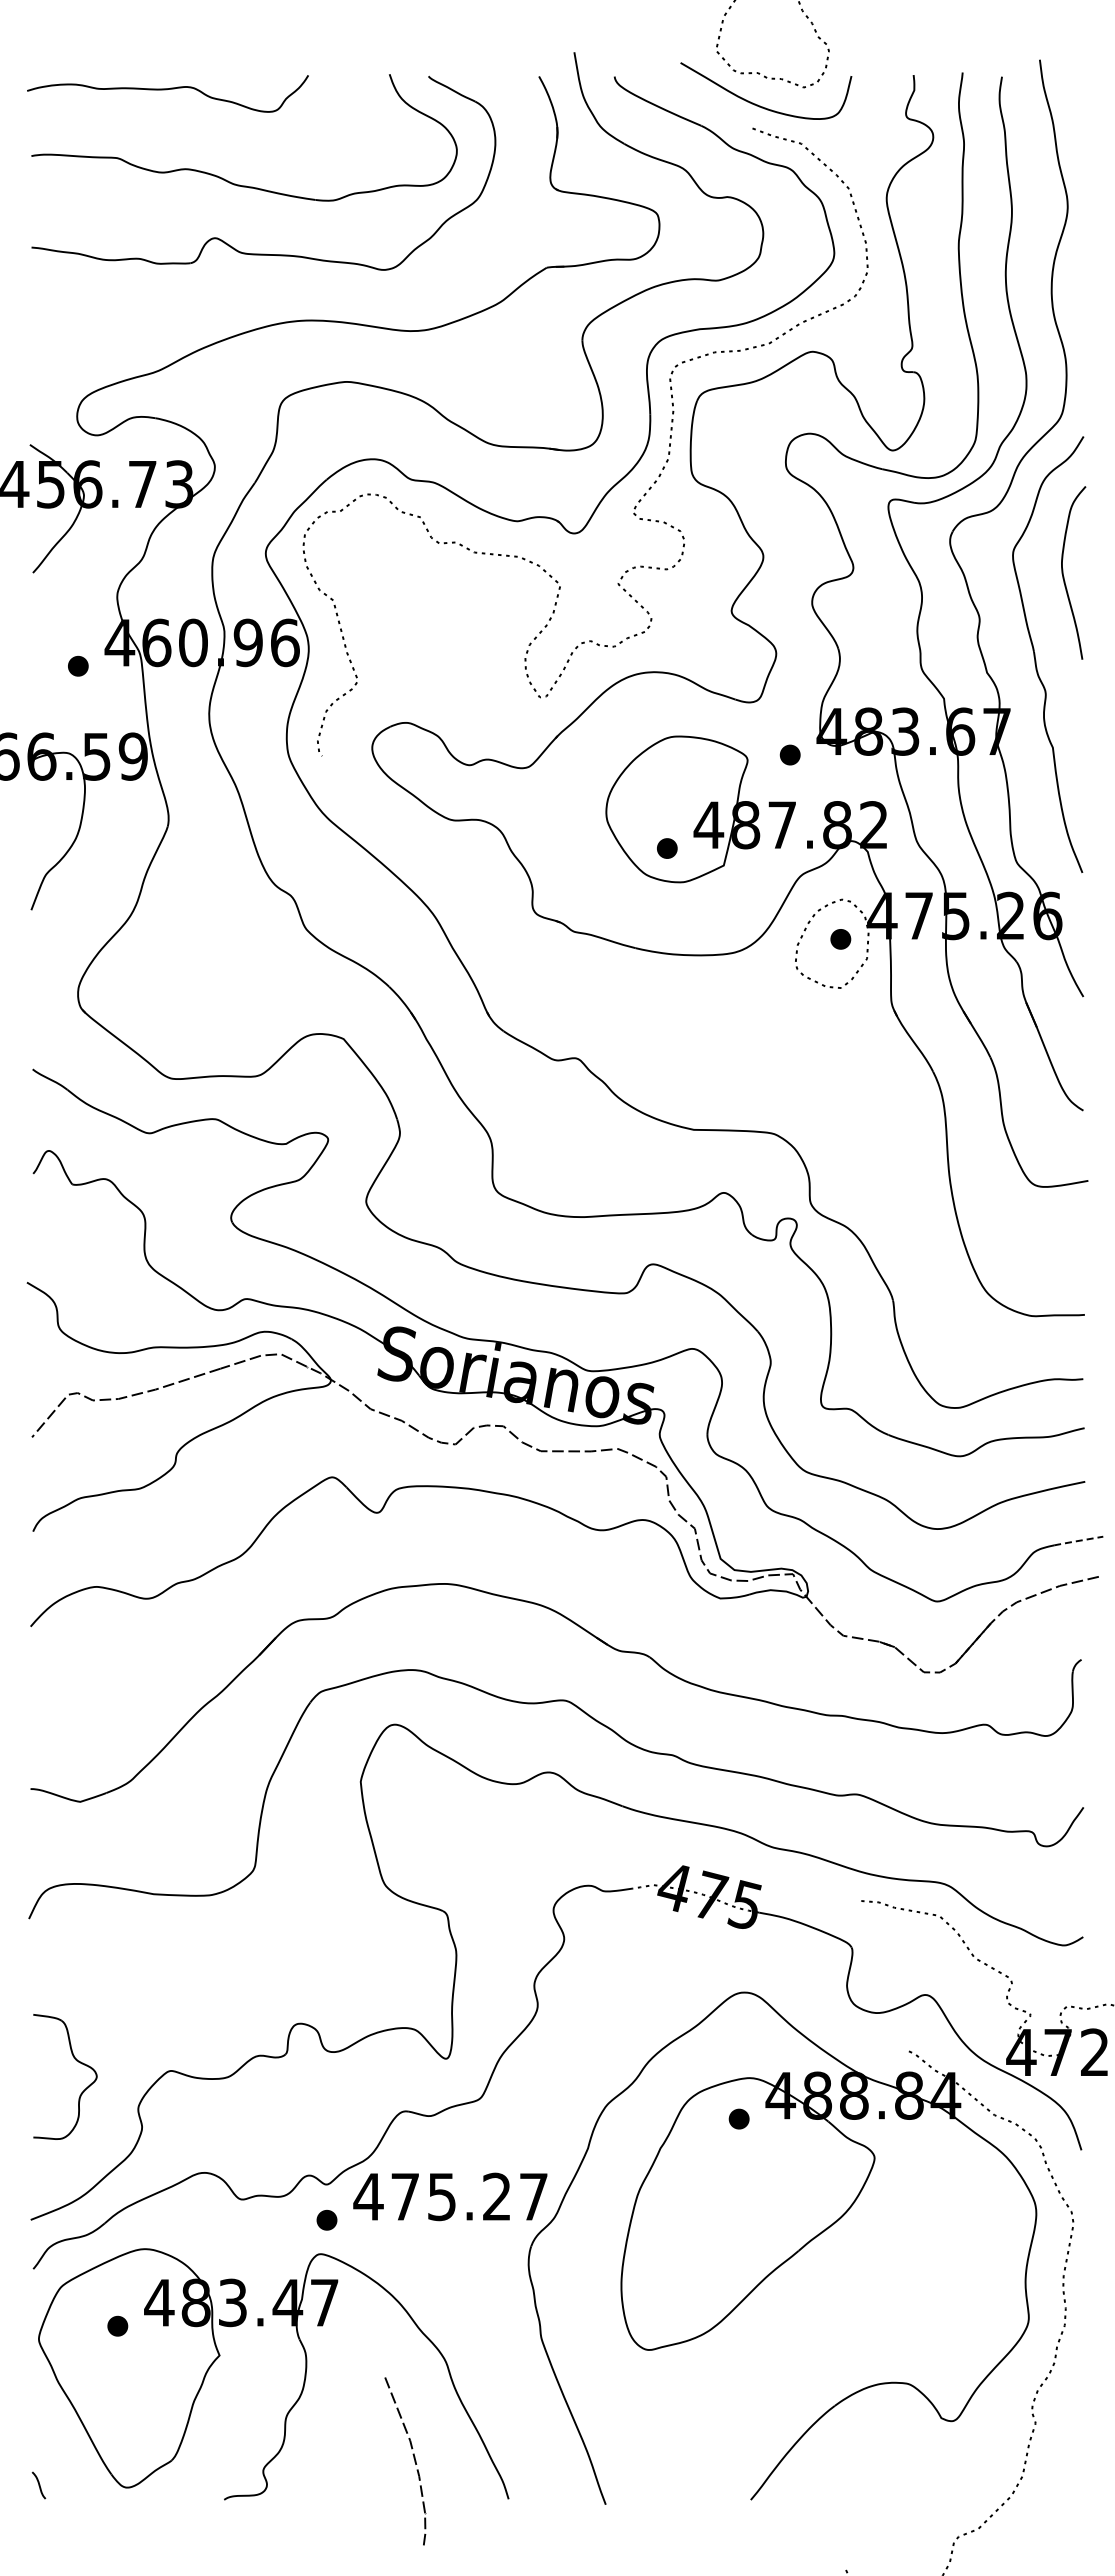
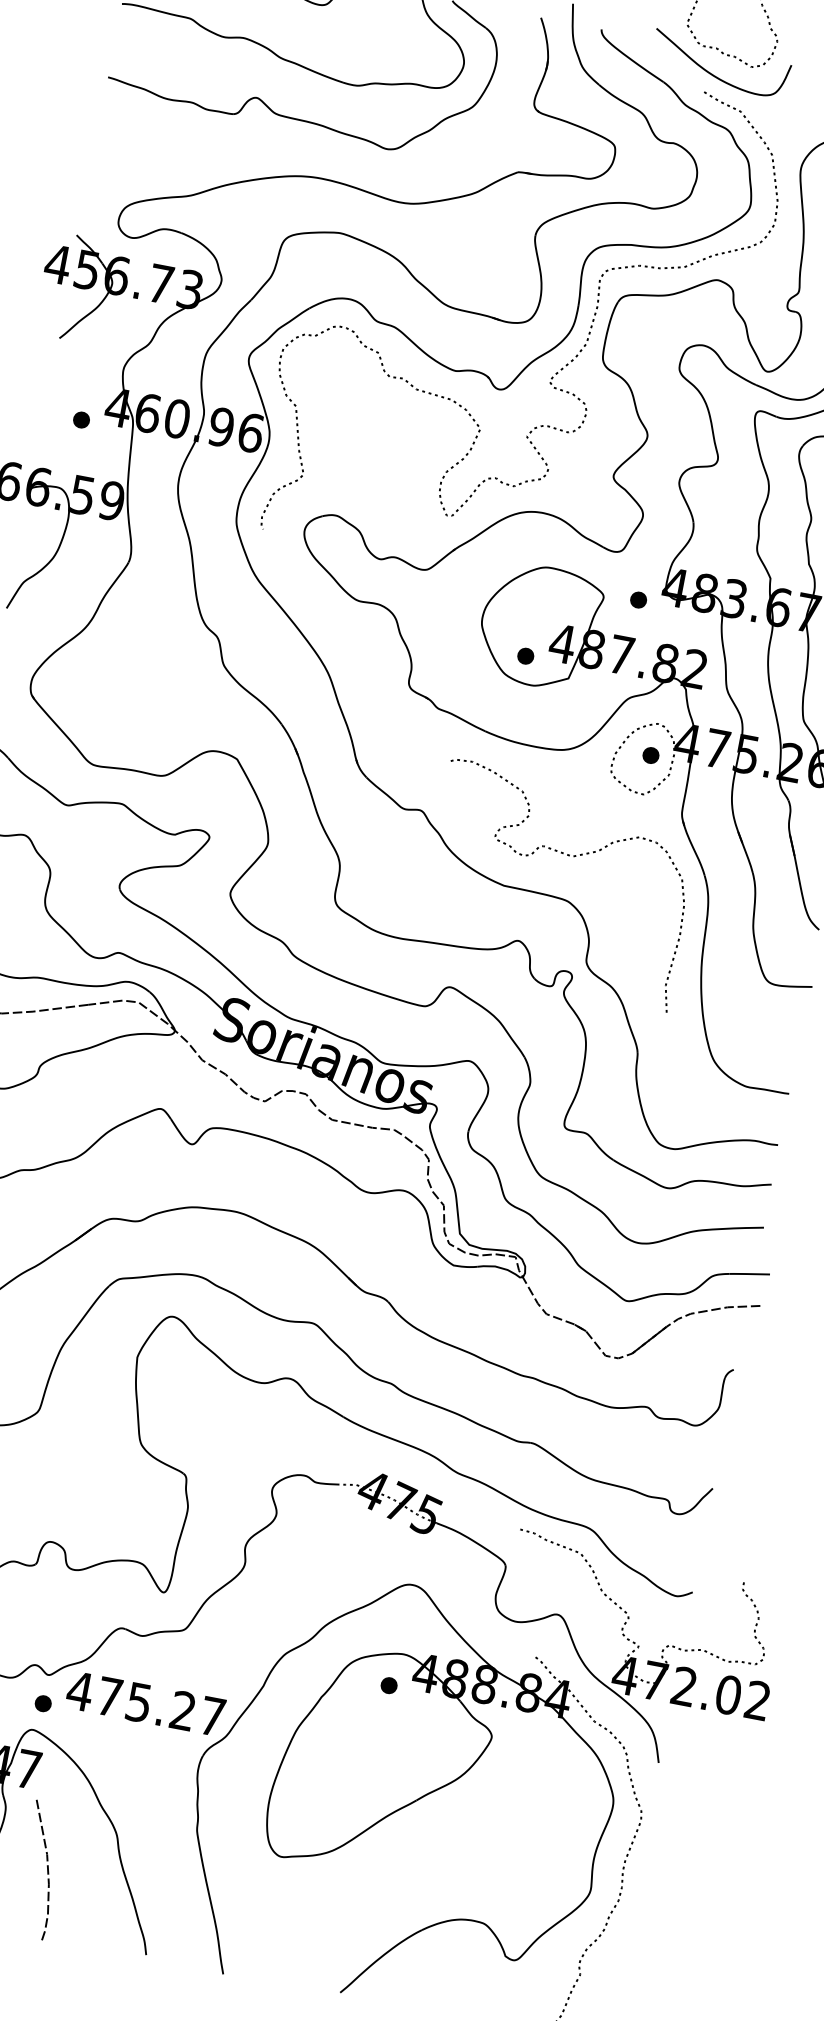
curve: (764, 1079) -> (568, 856), added
line: (1078, 1540) -> (749, 1273), dashed -> solid
curve: (413, 2458) -> (47, 1869), moved

